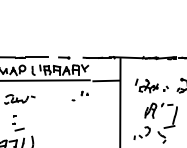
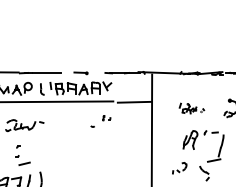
part: (151, 85) -> (191, 108), size x0.6
part: (142, 132) -> (179, 167), size x0.7

